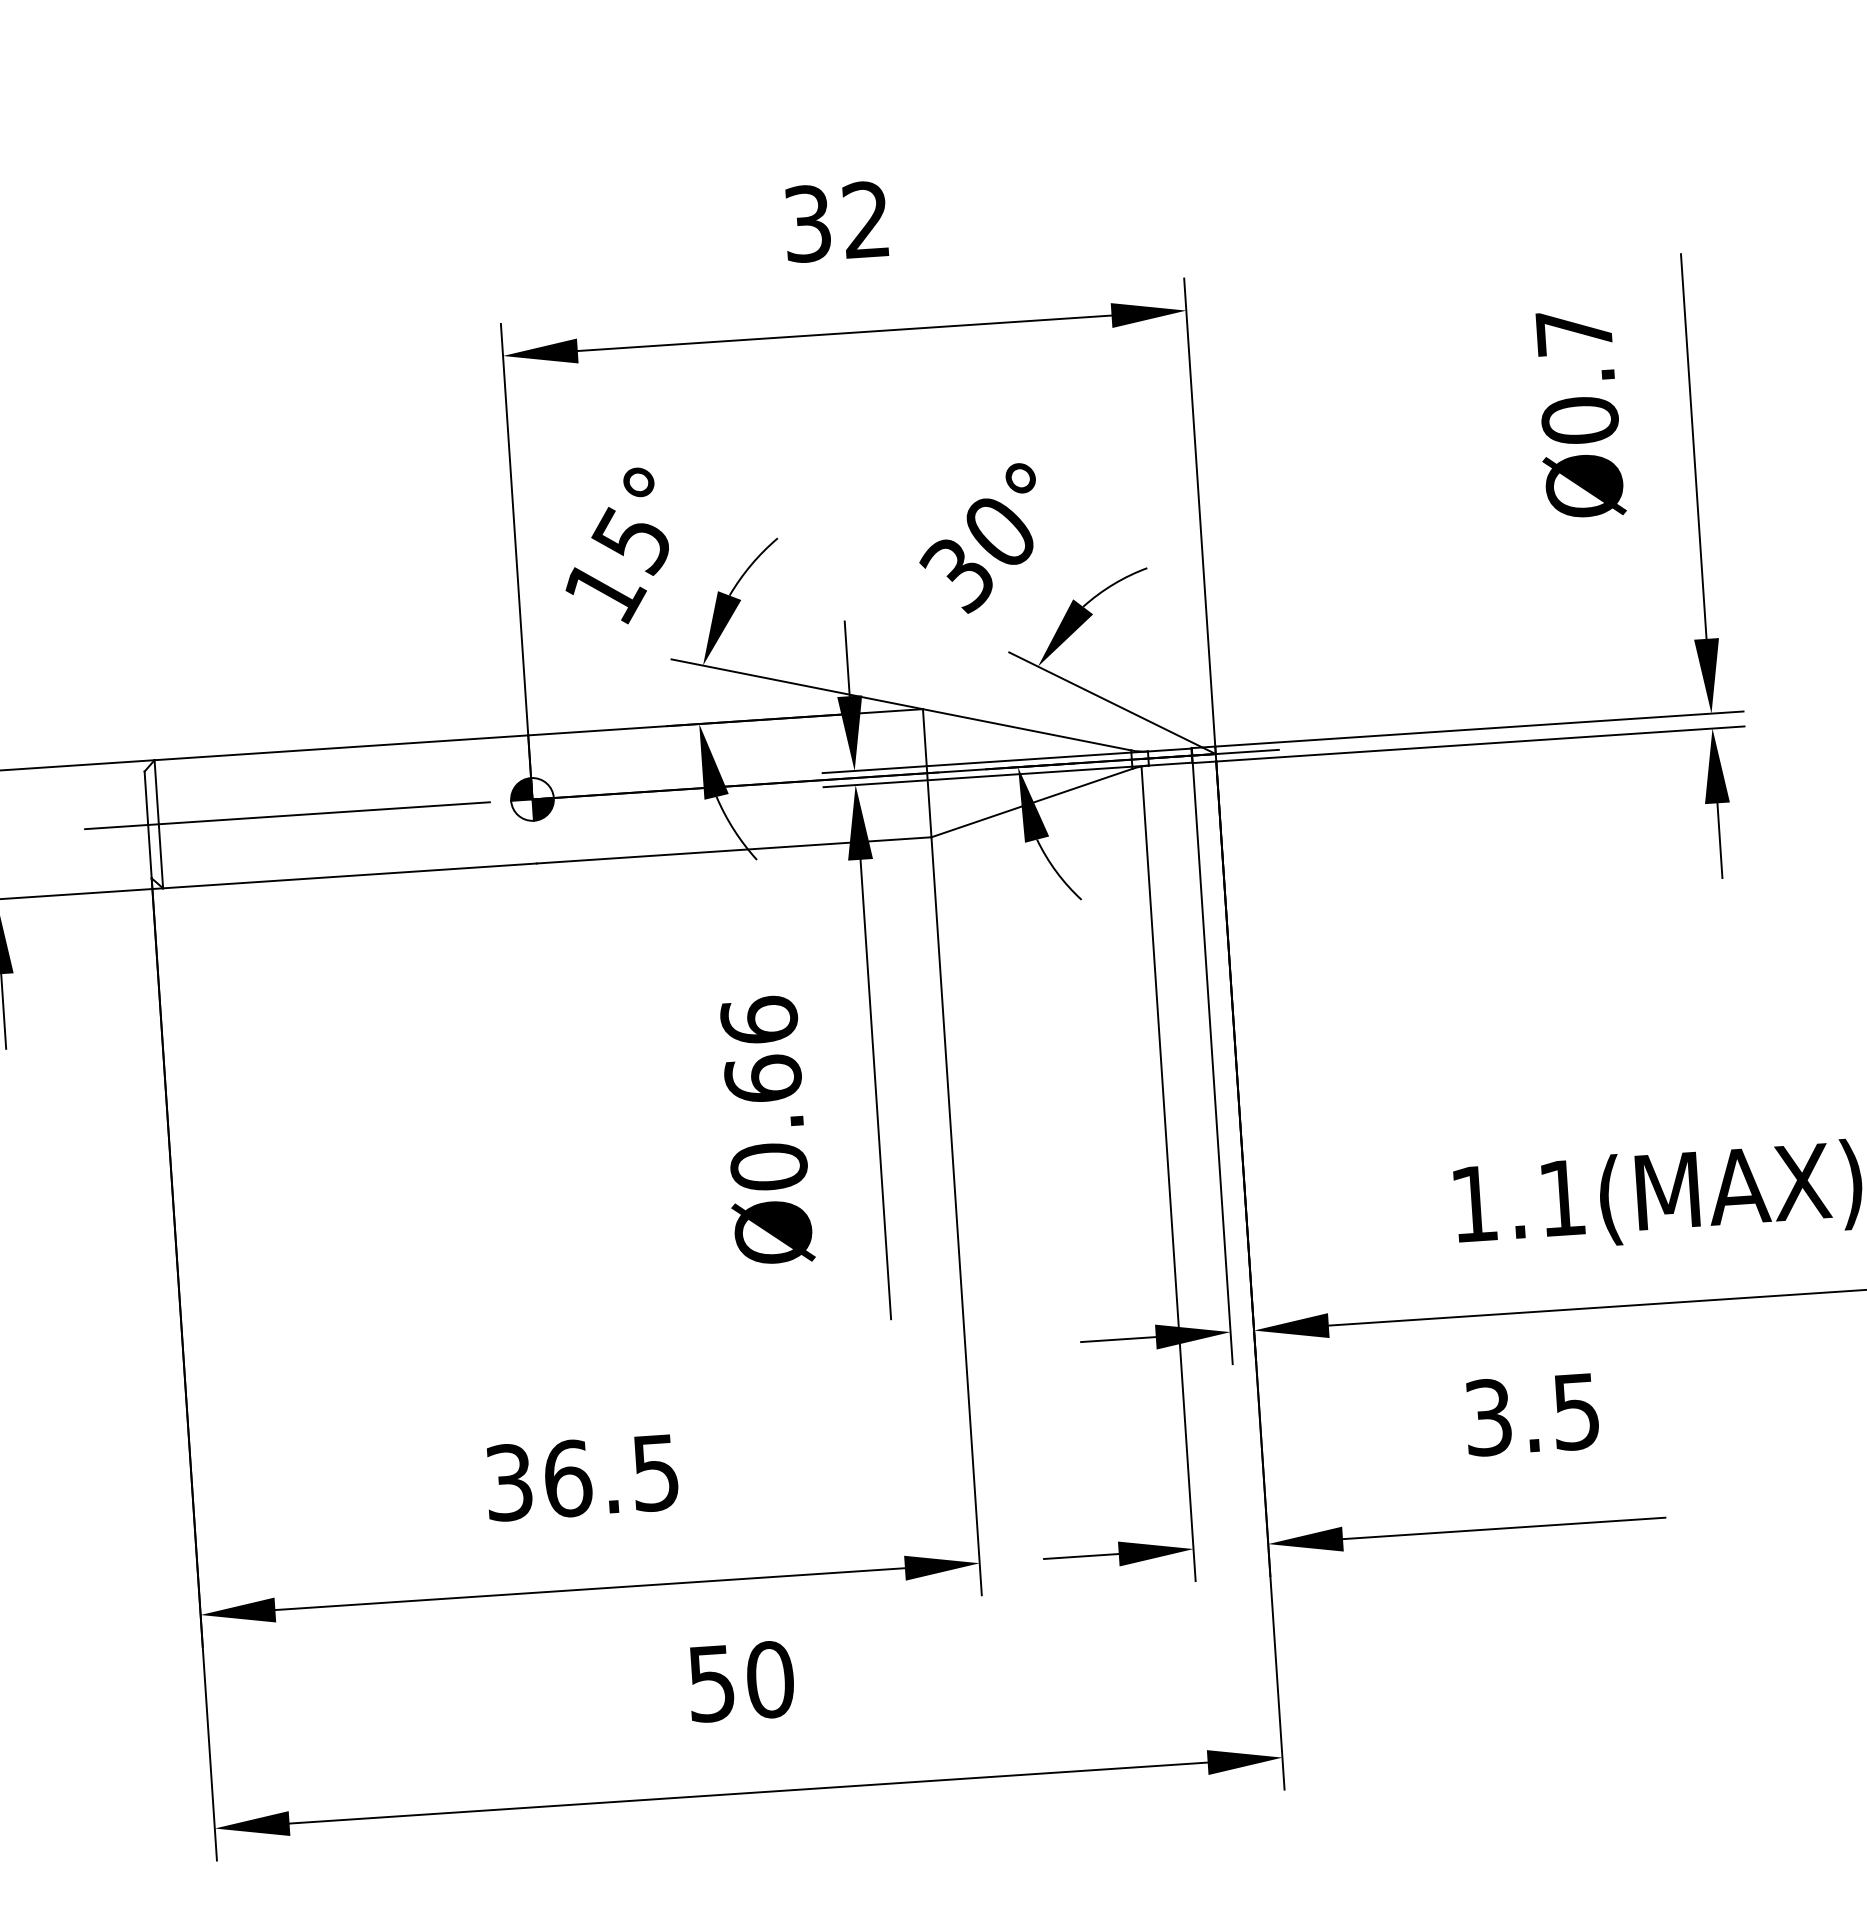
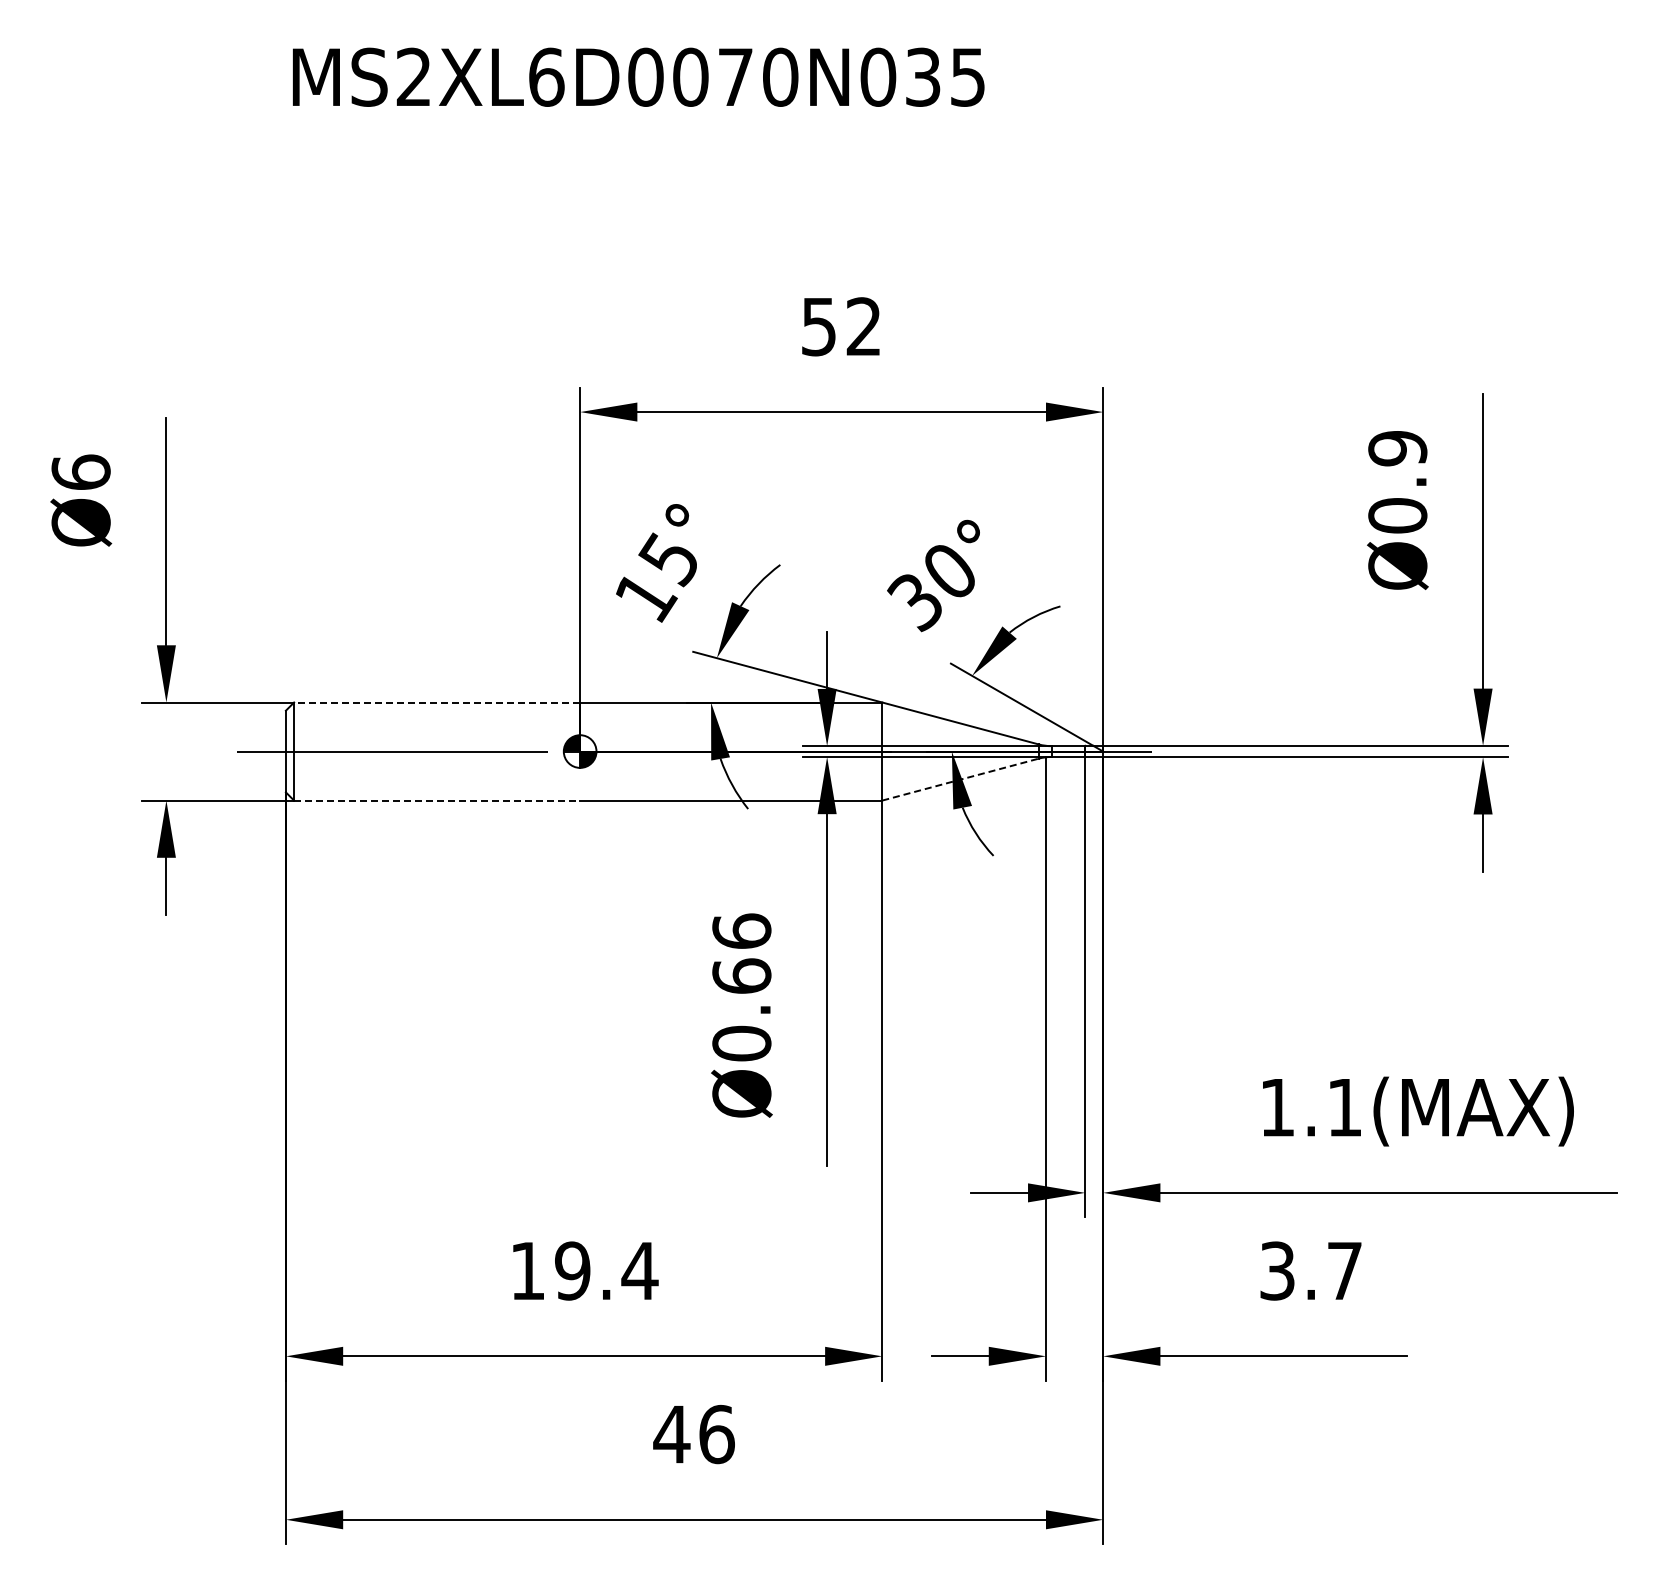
text: (806, 223) -> (818, 326), 32 -> 52
text: (1573, 332) -> (1397, 448), Ø0.7 -> Ø0.9
line: (340, 747) -> (436, 702), solid -> dashed
line: (1033, 802) -> (961, 779), solid -> dashed
line: (350, 875) -> (437, 800), solid -> dashed
text: (1576, 1412) -> (1344, 1271), 3.5 -> 3.7
text: (583, 1476) -> (584, 1270), 36.5 -> 19.4
text: (739, 1681) -> (693, 1434), 50 -> 46

